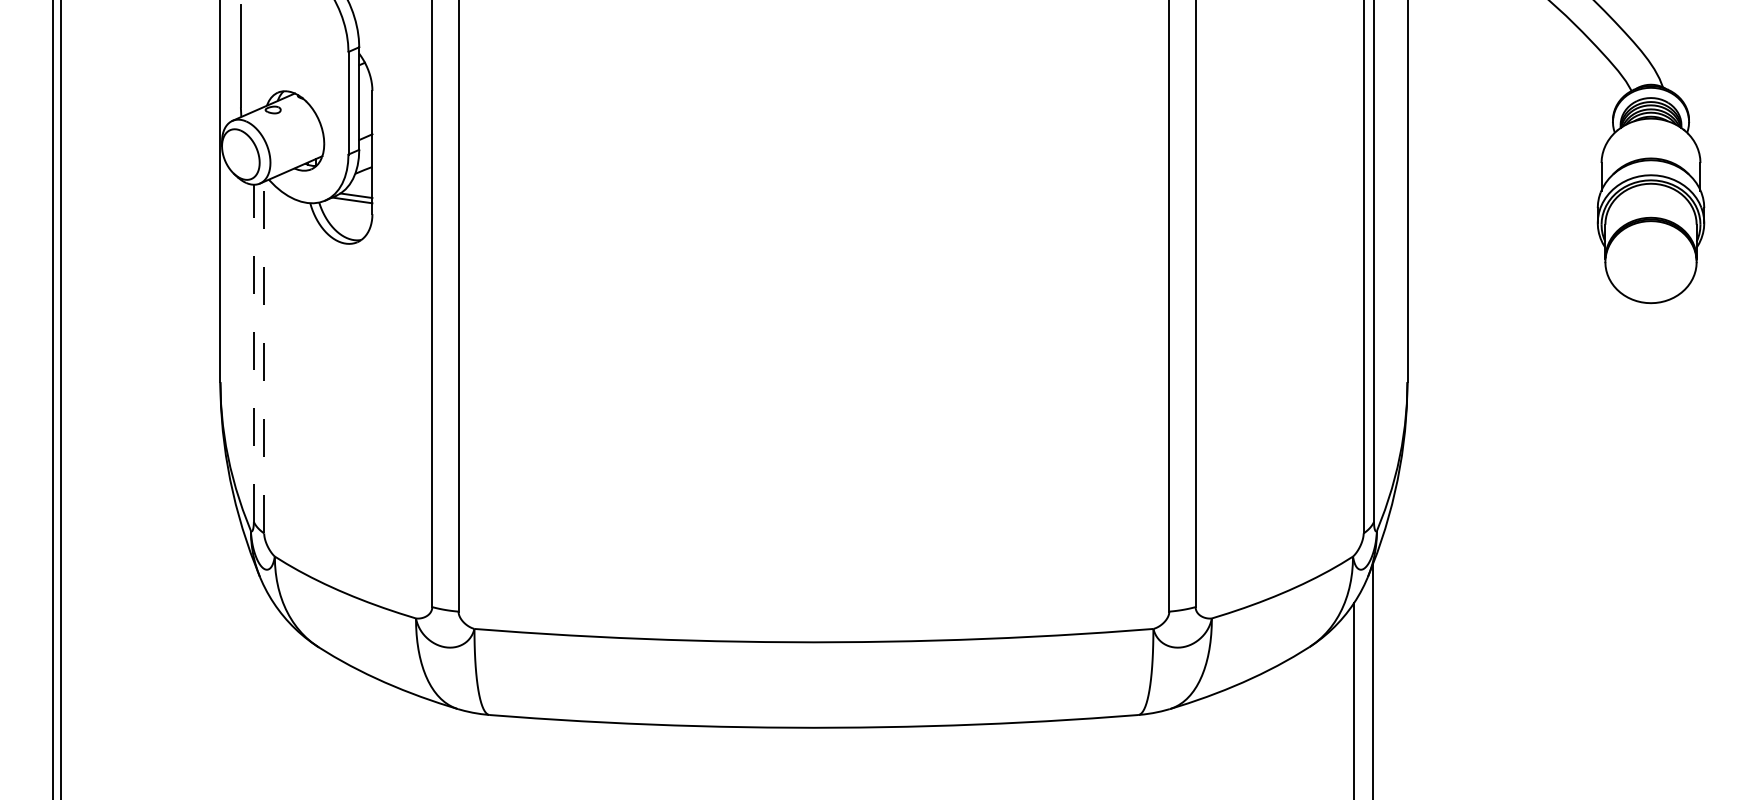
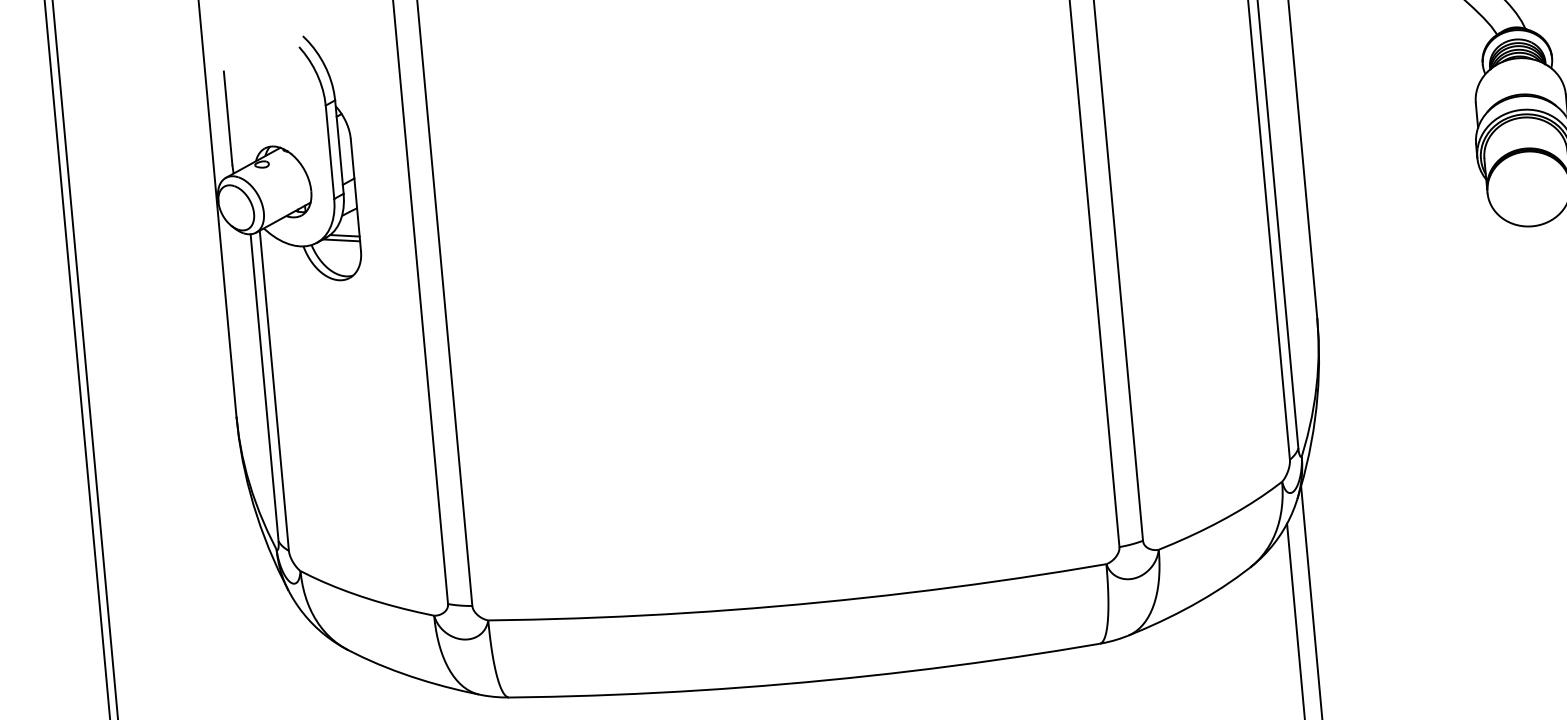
line: (253, 353) -> (264, 387), dashed -> solid
line: (264, 357) -> (274, 390), dashed -> solid

